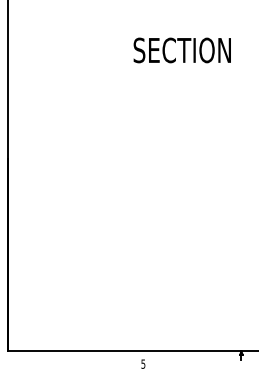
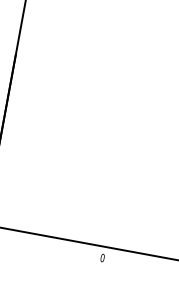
text: (143, 363) -> (102, 257), 5 -> 0

